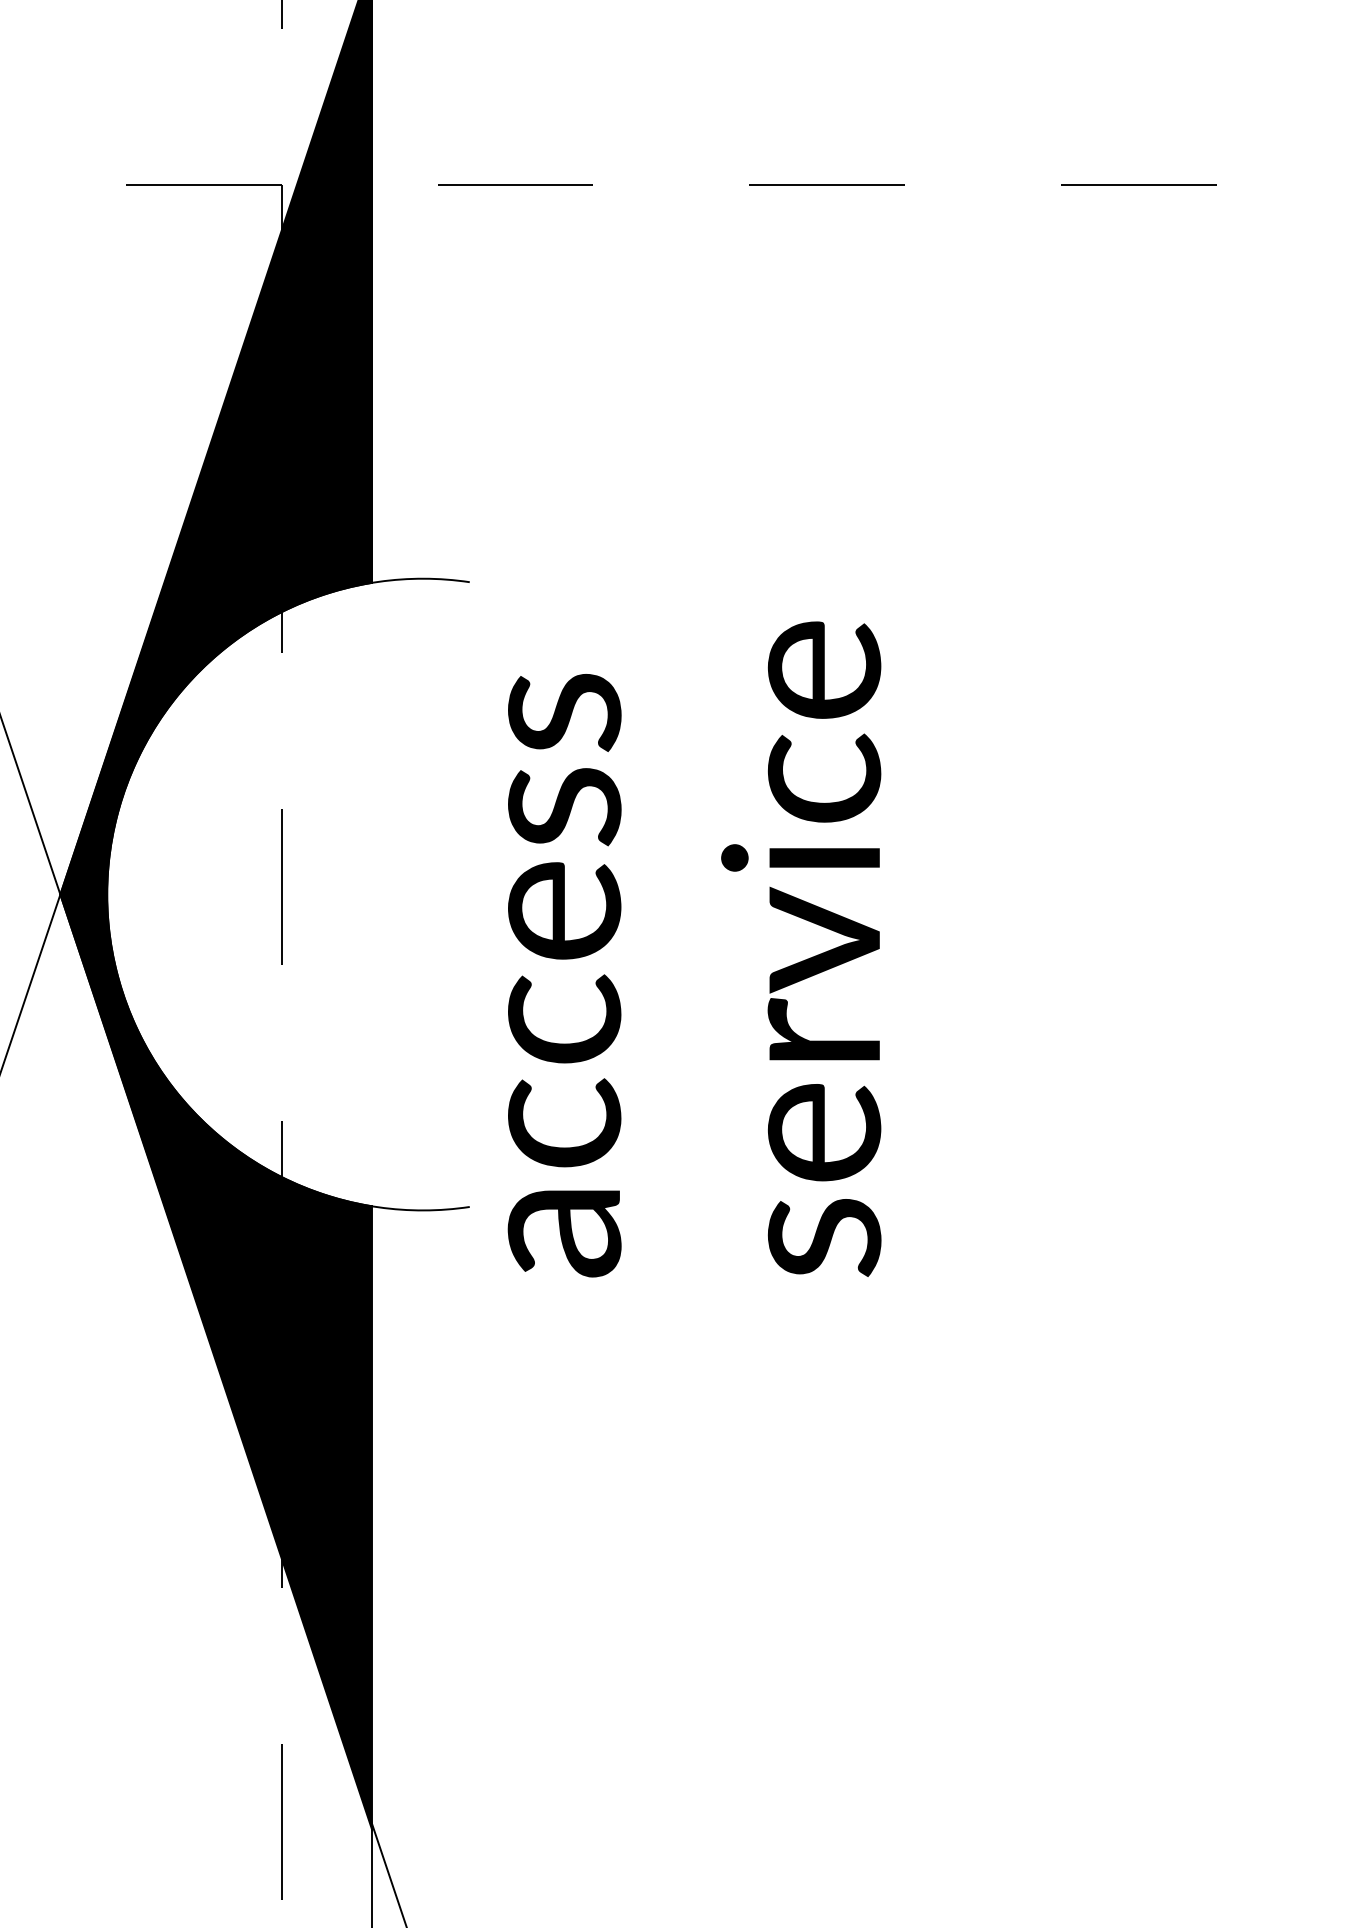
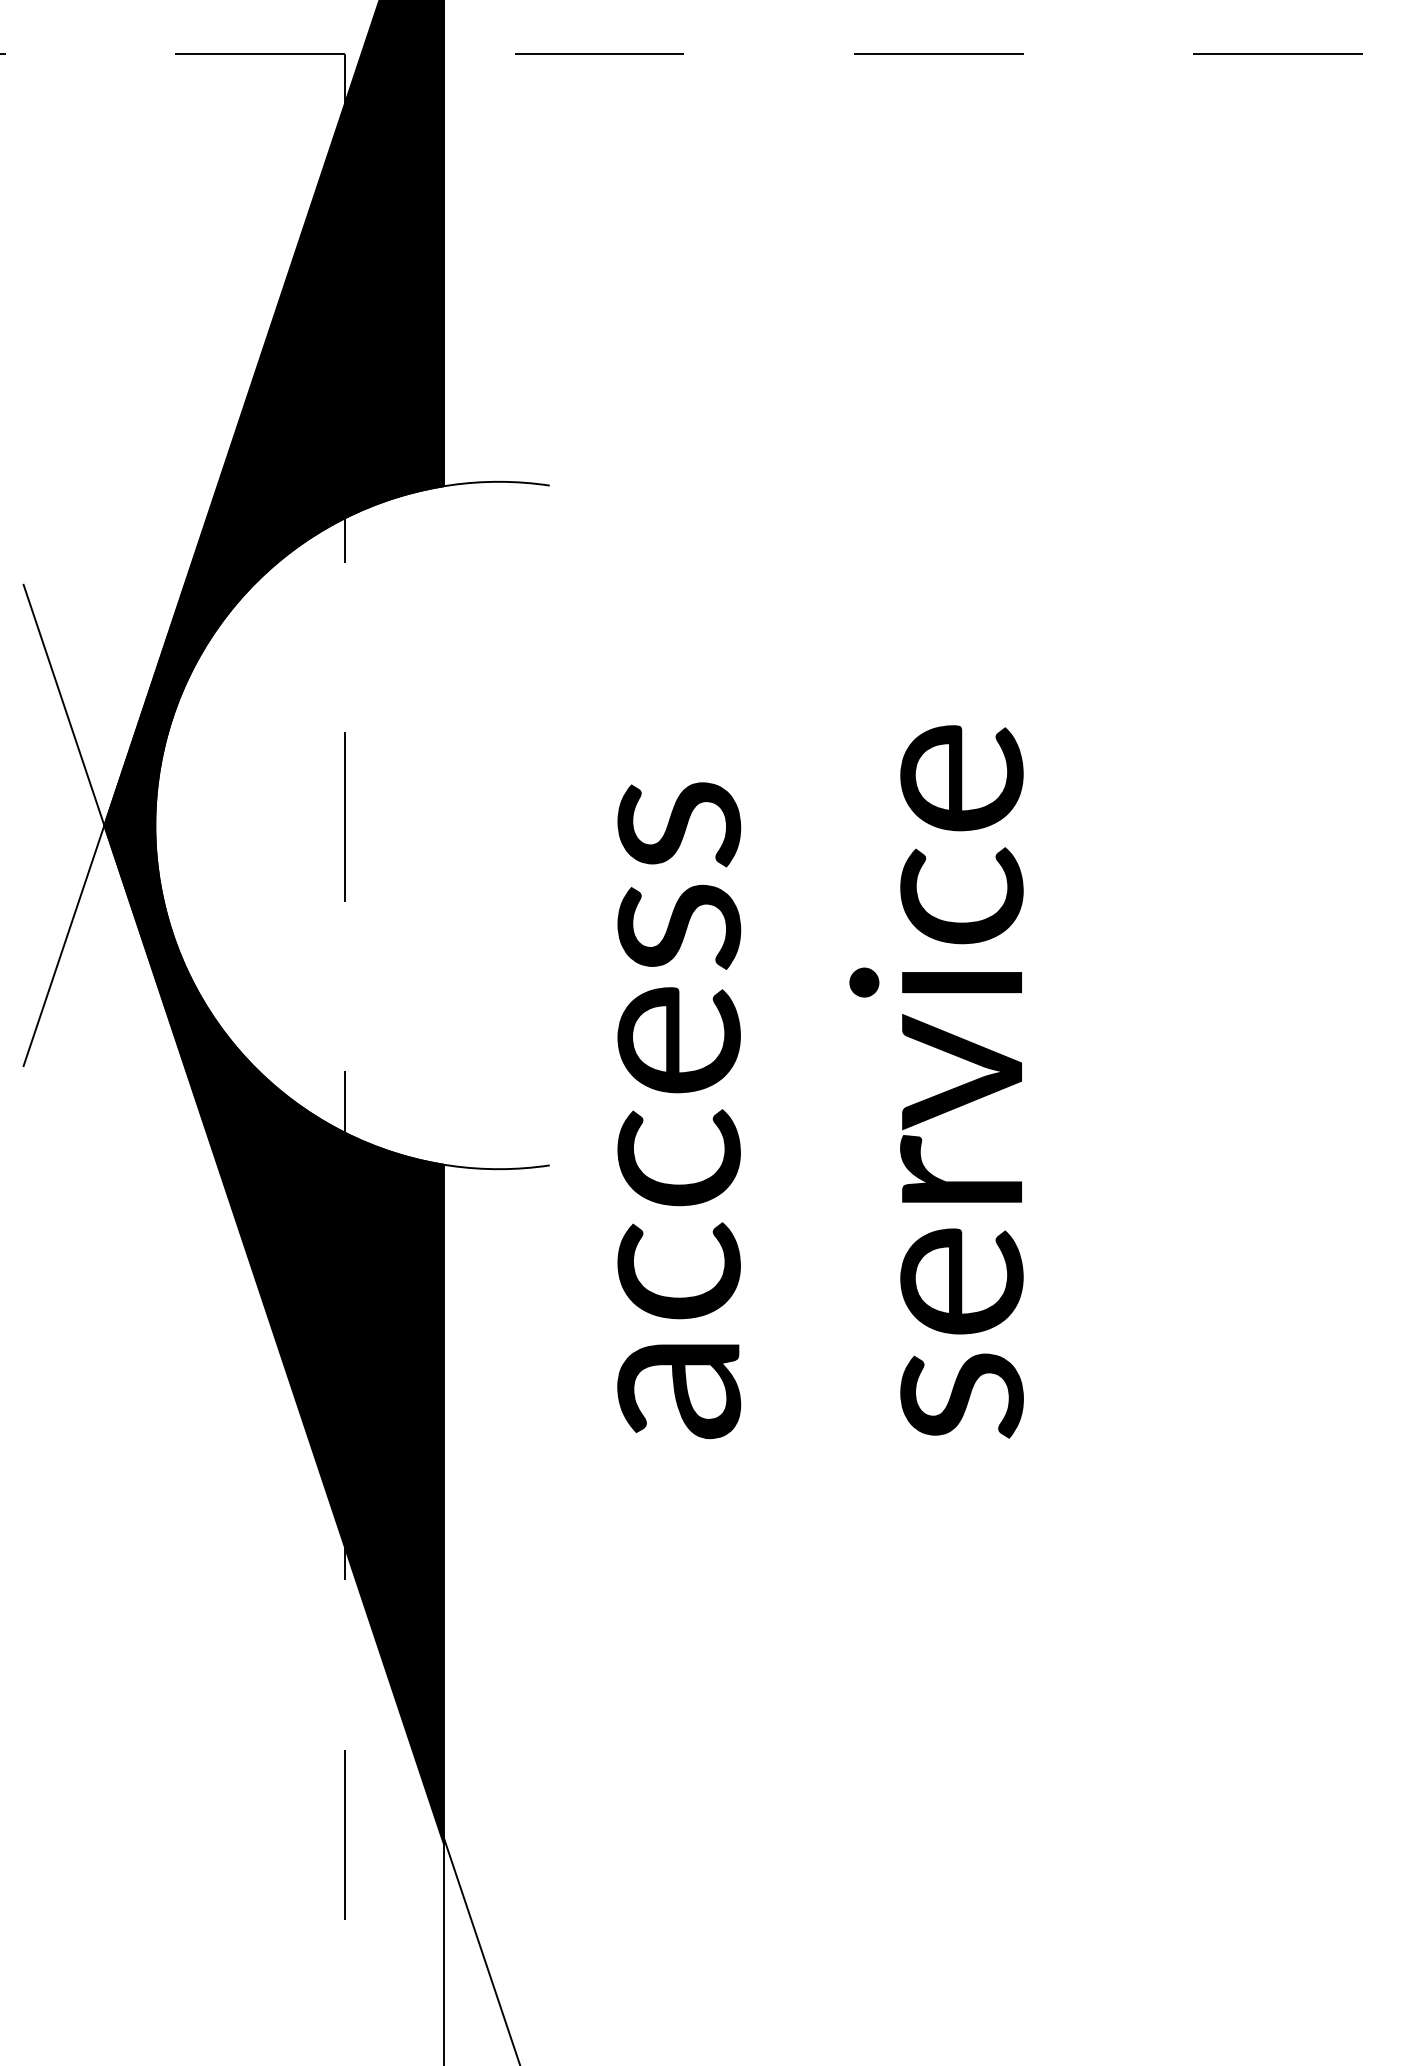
text: (694, 949) -> (820, 1082), moved

